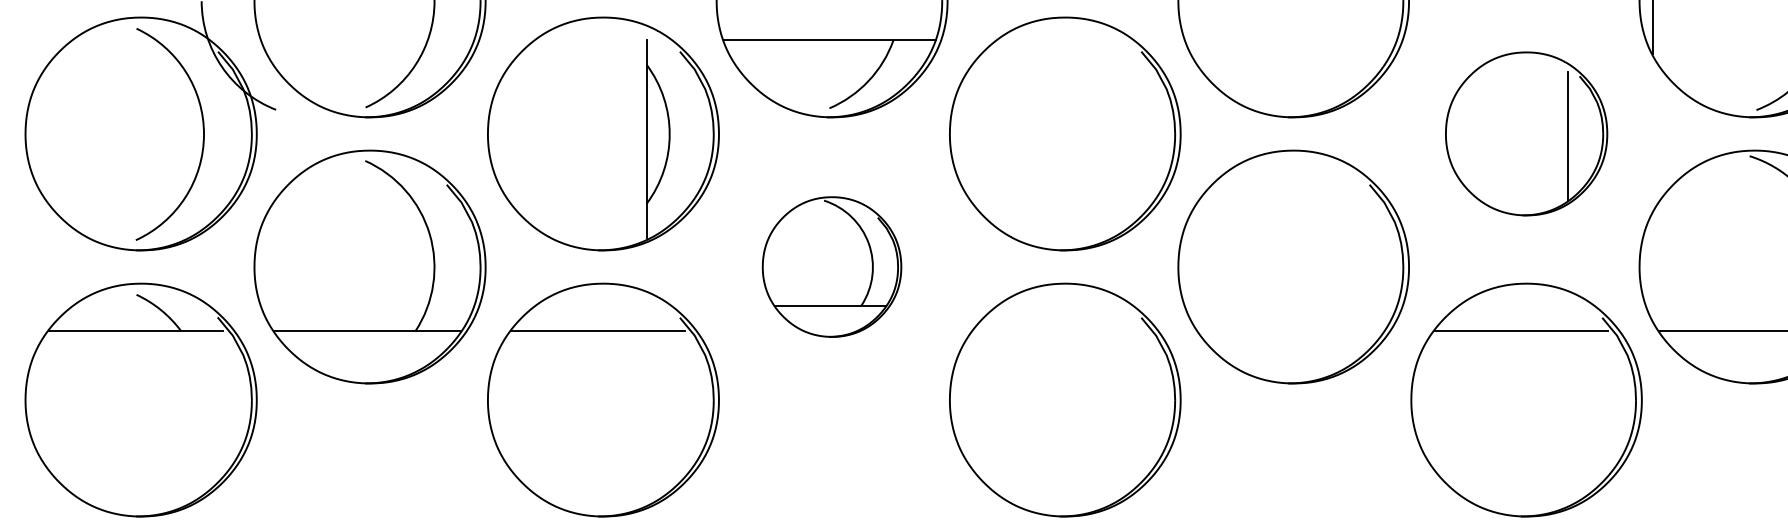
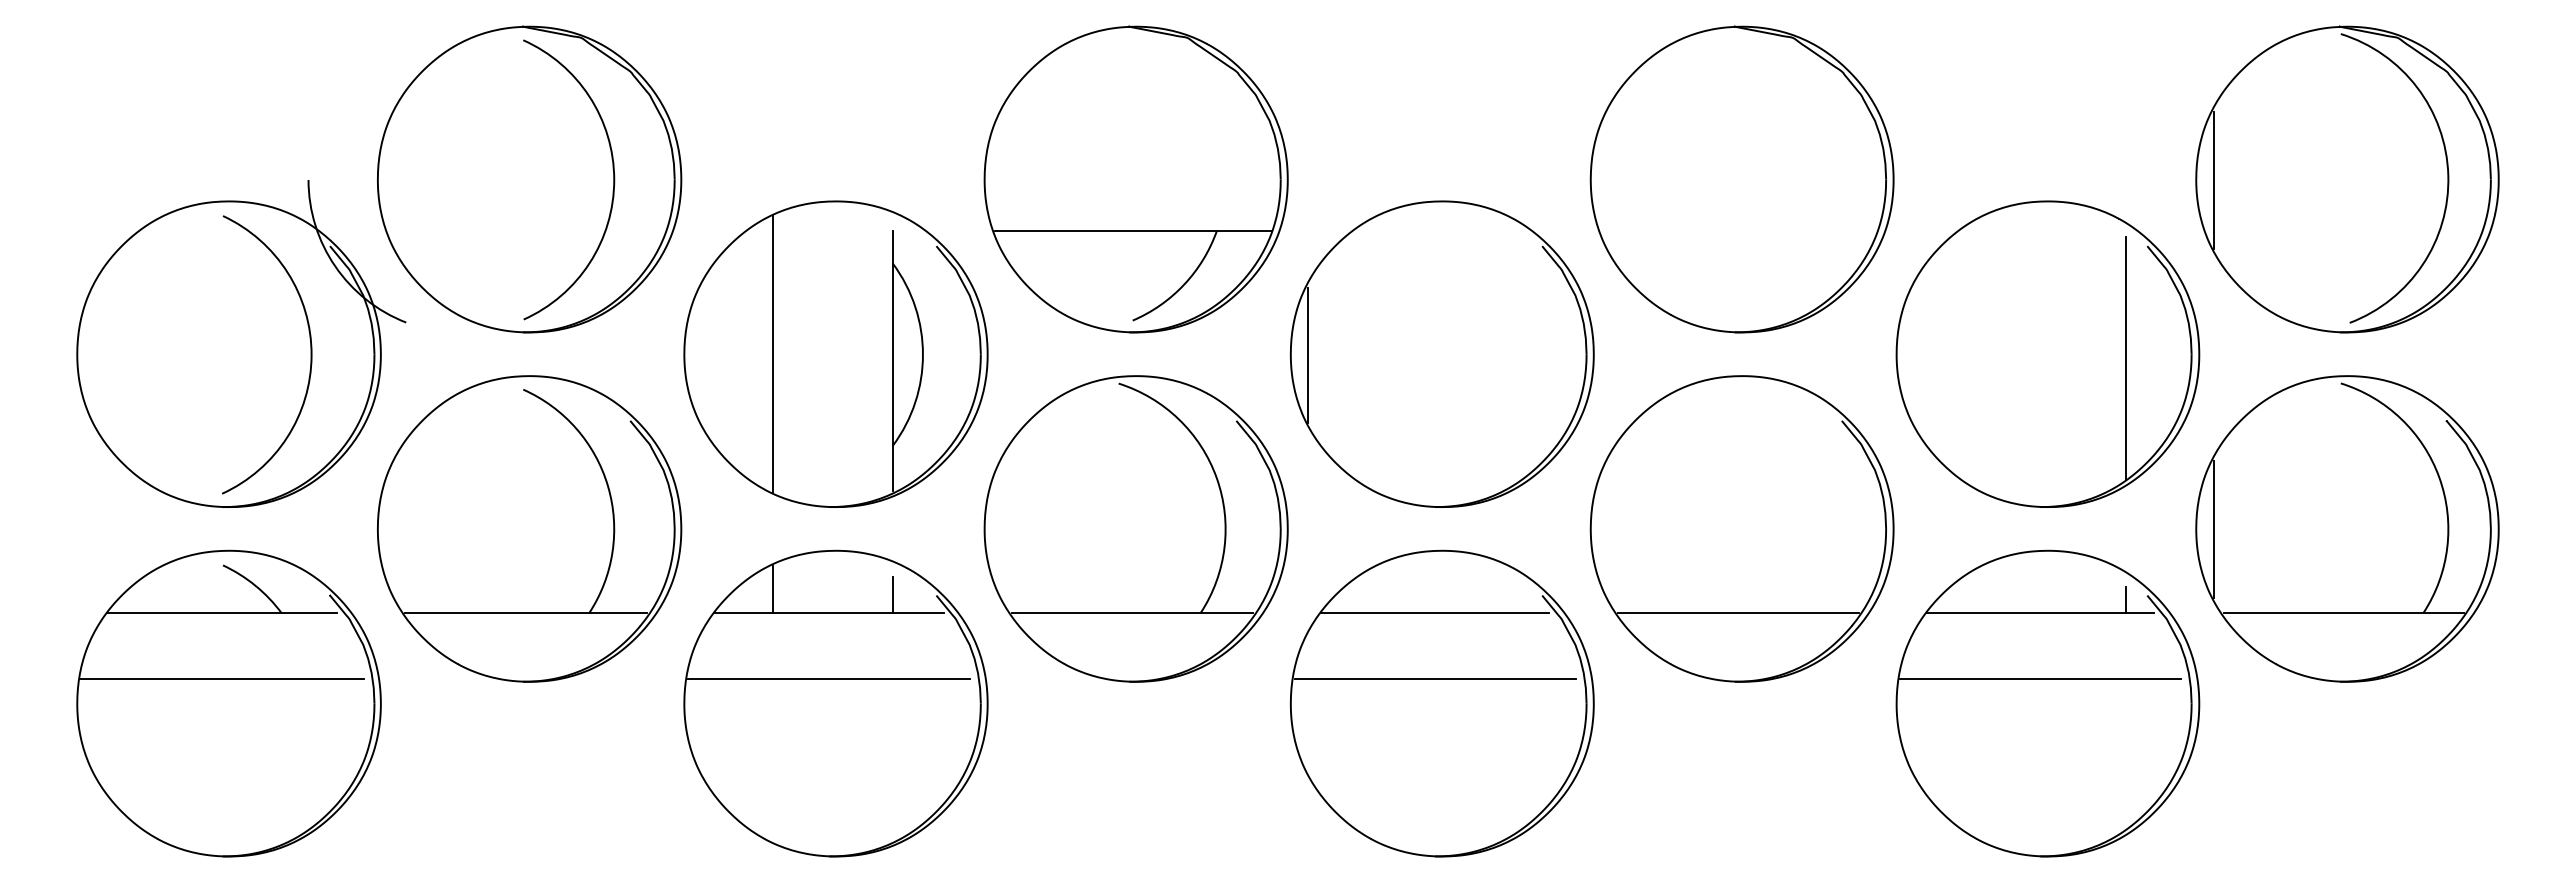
line: (555, 133) -> (772, 353), added
part: (1526, 133) -> (2047, 353), size x1.43
line: (962, 134) -> (1307, 354), added
part: (831, 266) -> (1135, 528), size x1.67
line: (1652, 267) -> (2213, 529), added
line: (555, 313) -> (772, 589), added
line: (646, 317) -> (892, 595), added
line: (1586, 320) -> (2126, 599), added
line: (1060, 331) -> (1435, 613), added
line: (1290, 331) -> (1738, 613), added
line: (136, 380) -> (222, 678), added
line: (598, 380) -> (829, 678), added
line: (1059, 380) -> (1434, 678), added
line: (1520, 380) -> (2040, 678), added

